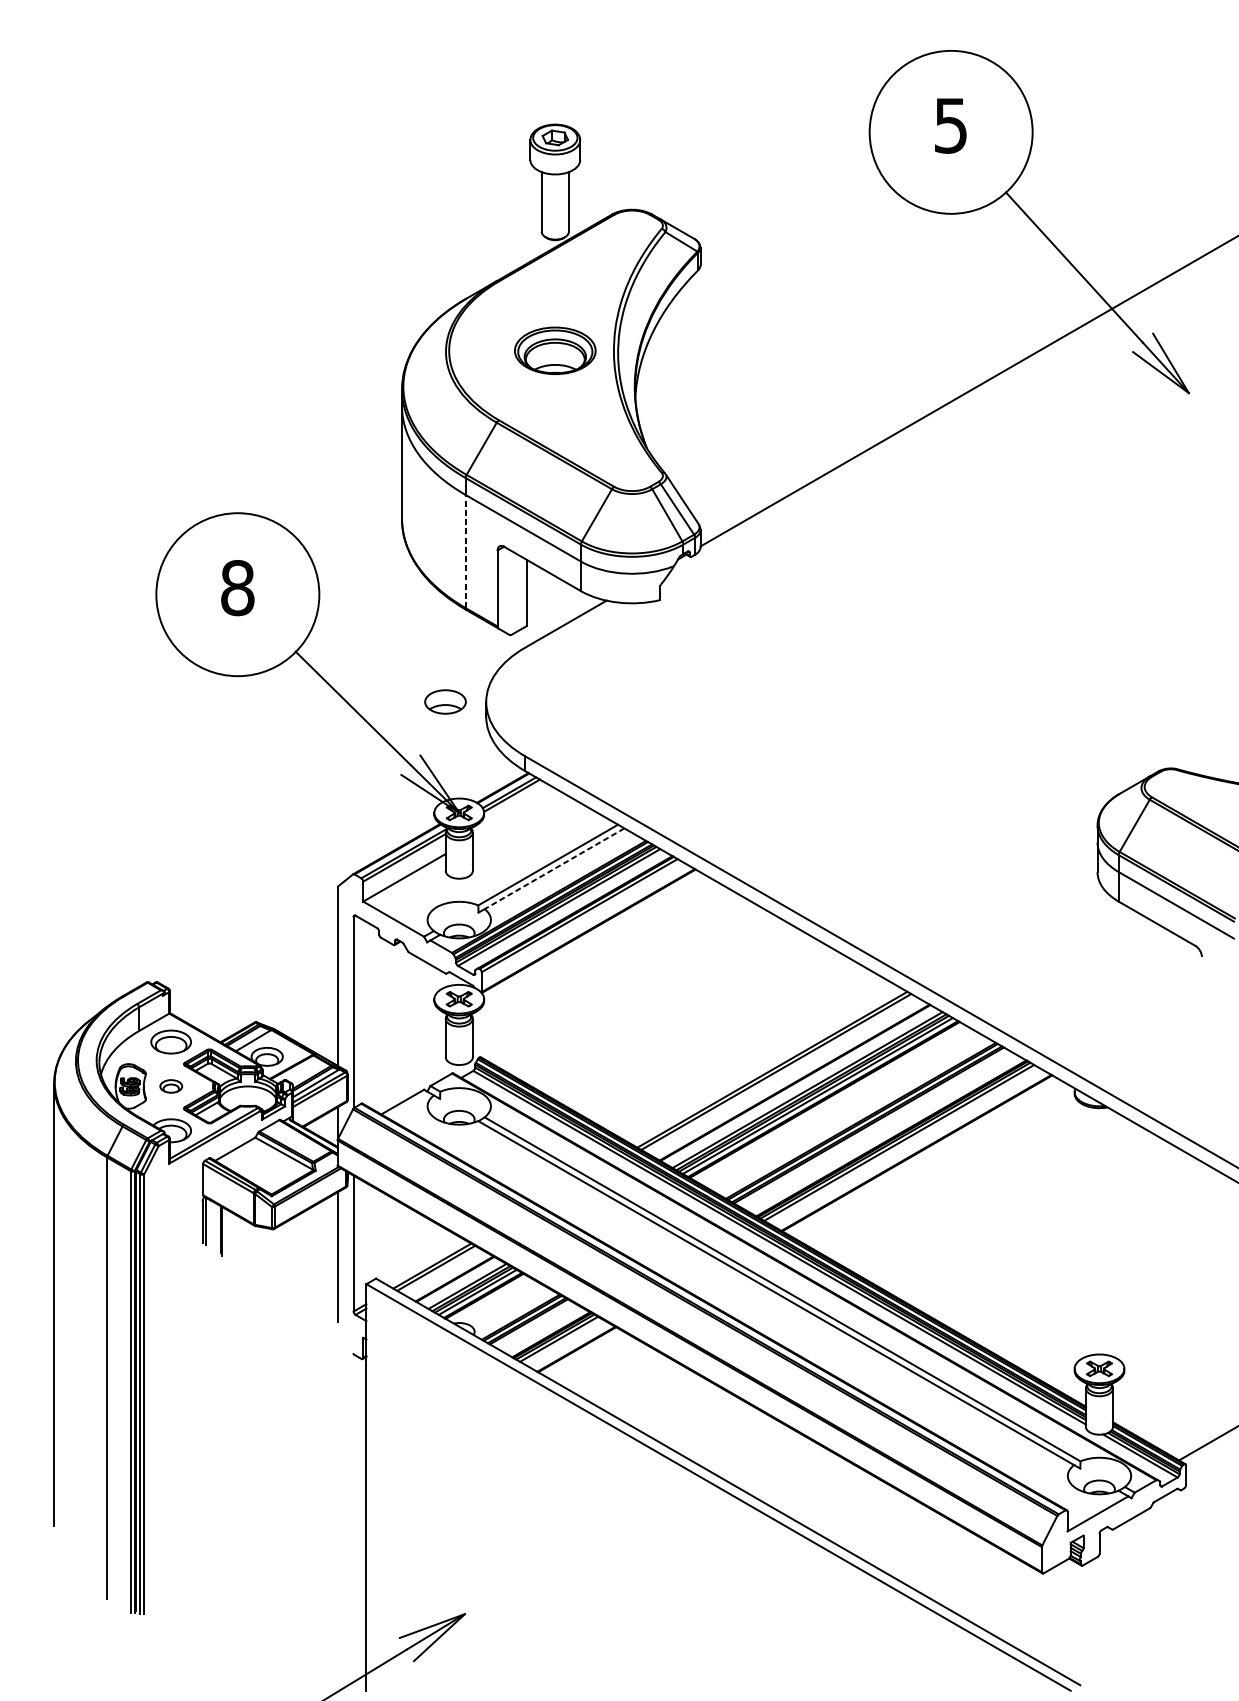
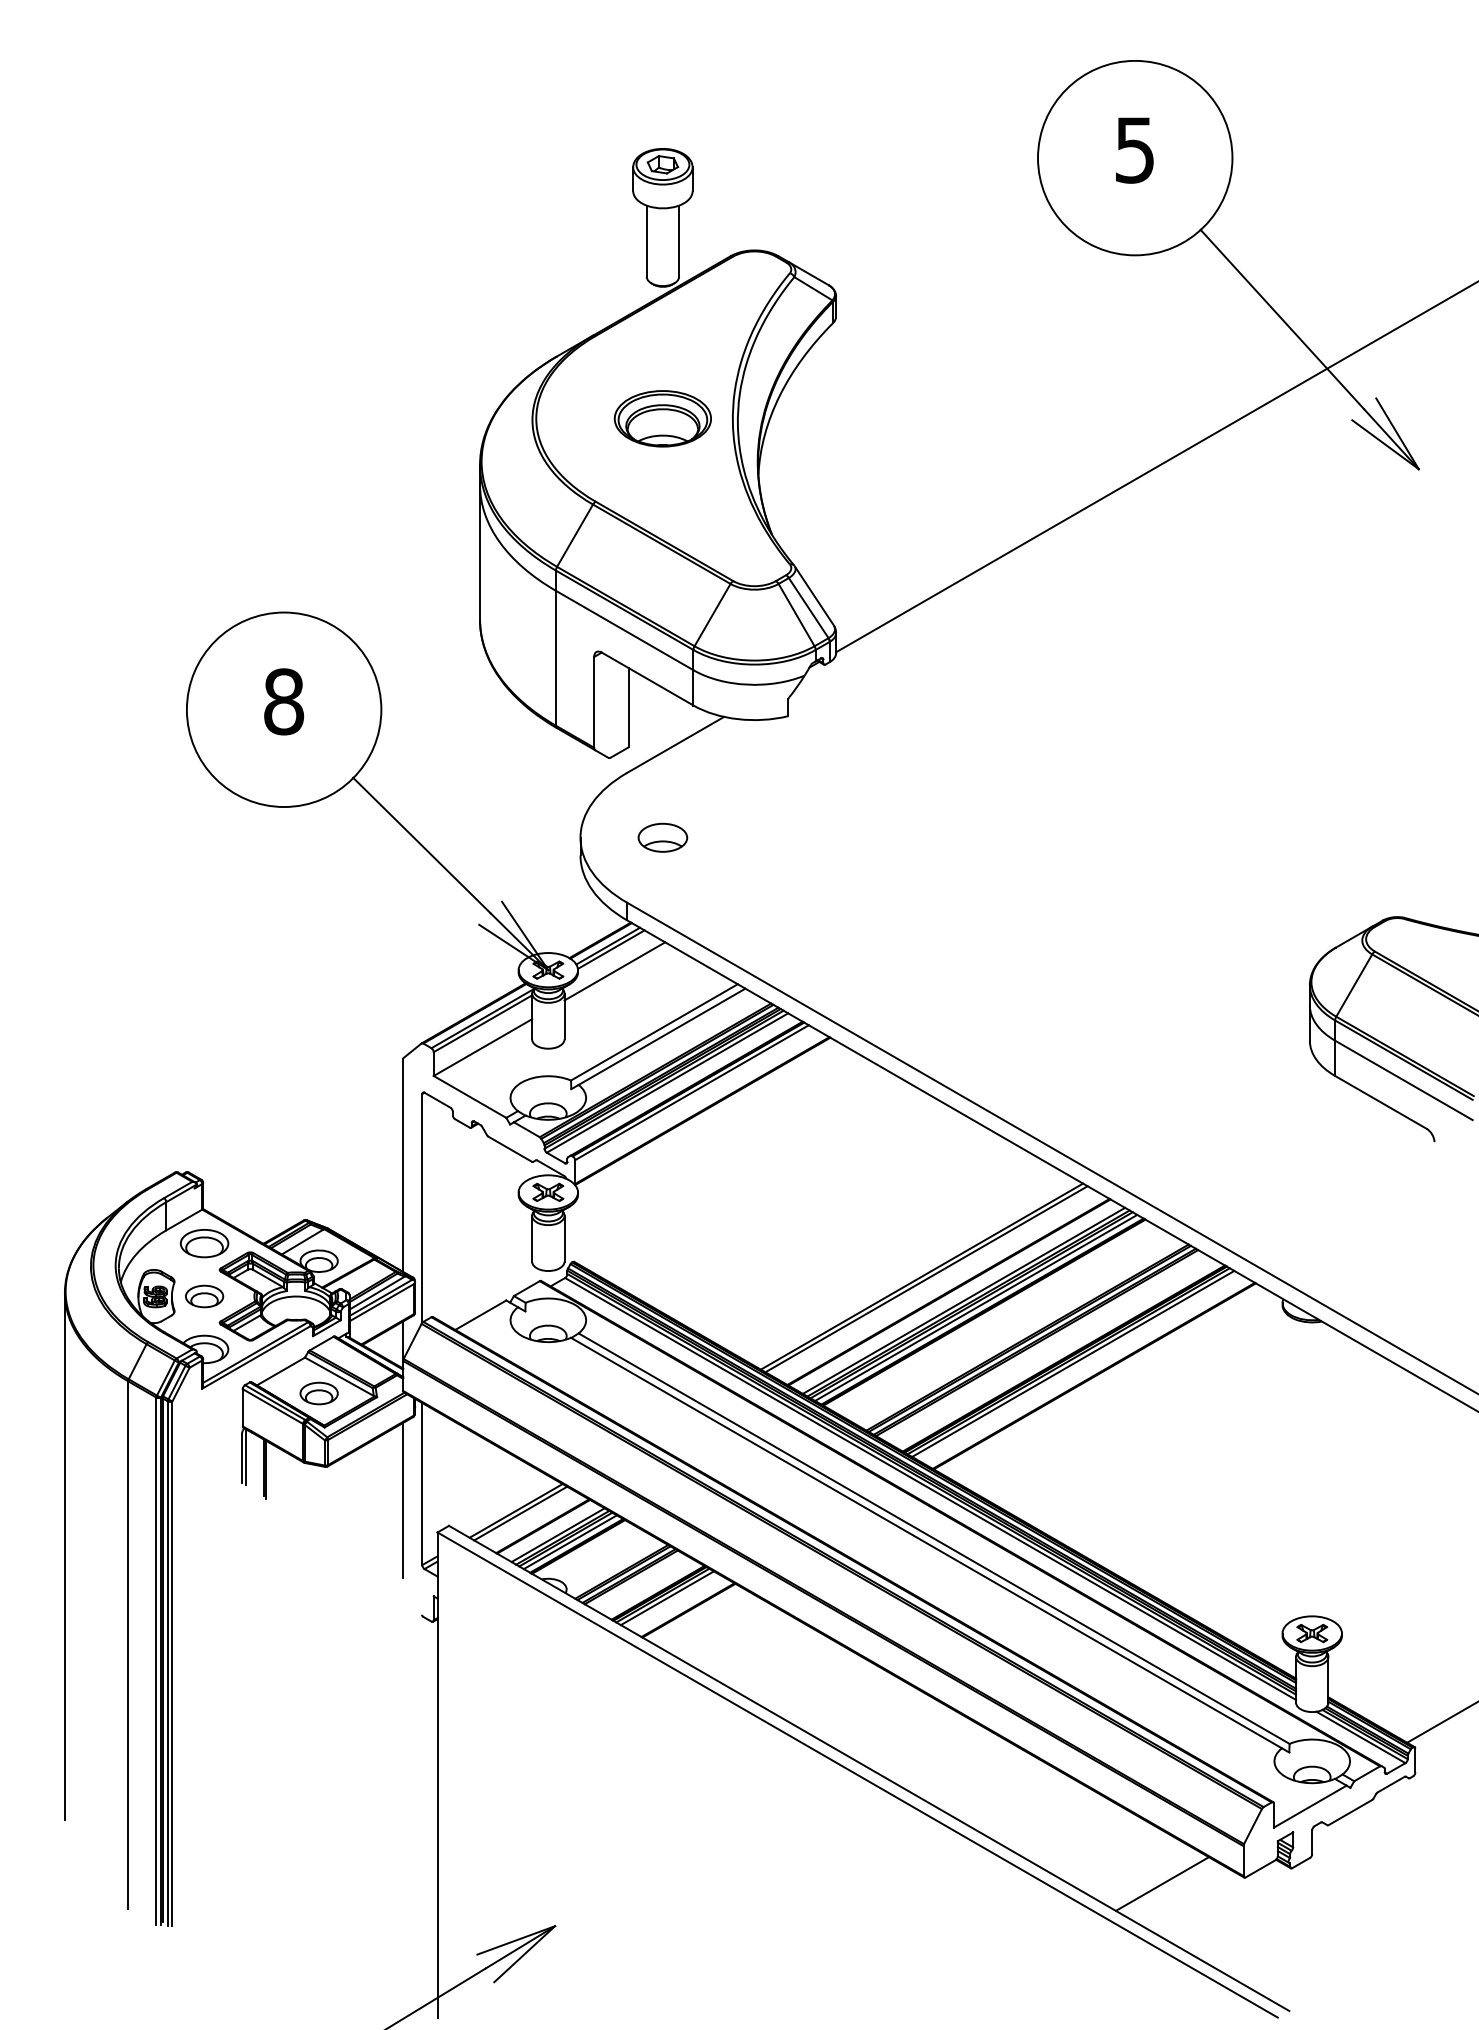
line: (465, 550) -> (555, 657), dashed -> solid
part: (445, 701) -> (662, 837), moved
line: (514, 814) -> (614, 971), added
line: (554, 869) -> (661, 1037), dashed -> solid
part: (171, 1086) -> (204, 1296), size x1.43
part: (266, 1167) -> (318, 1393), added
line: (973, 1578) -> (1161, 1883), added

